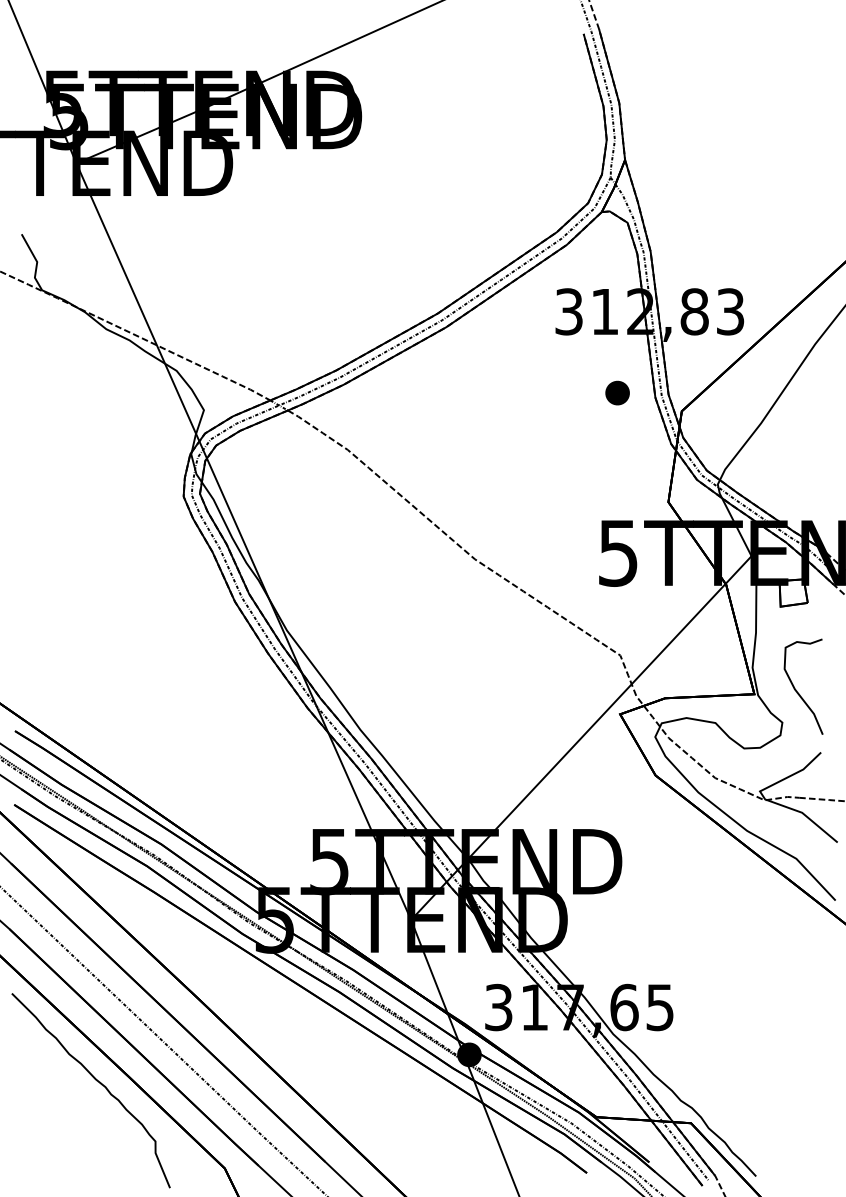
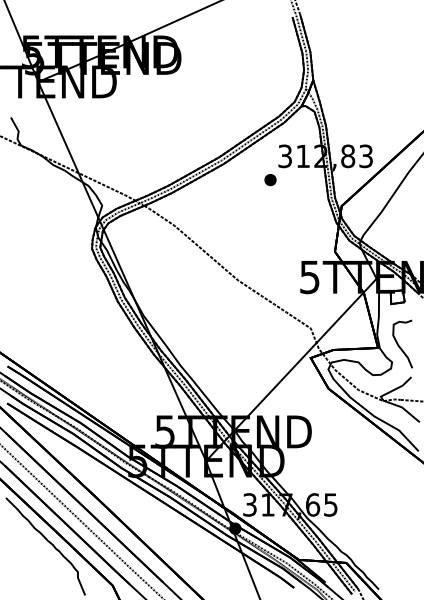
part: (617, 393) -> (270, 180), moved

